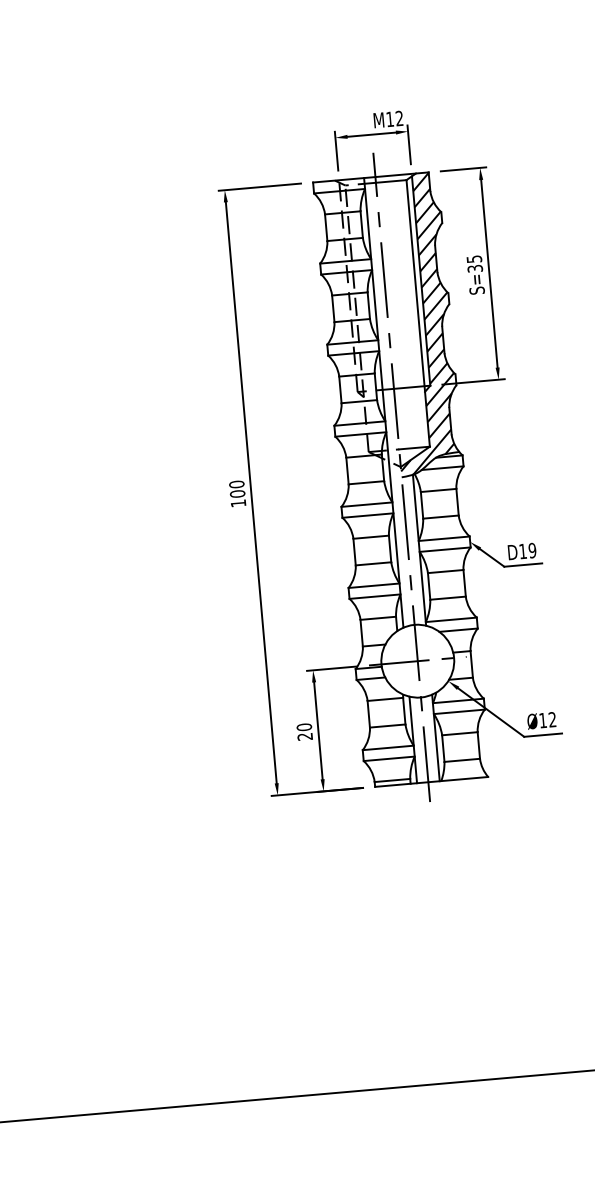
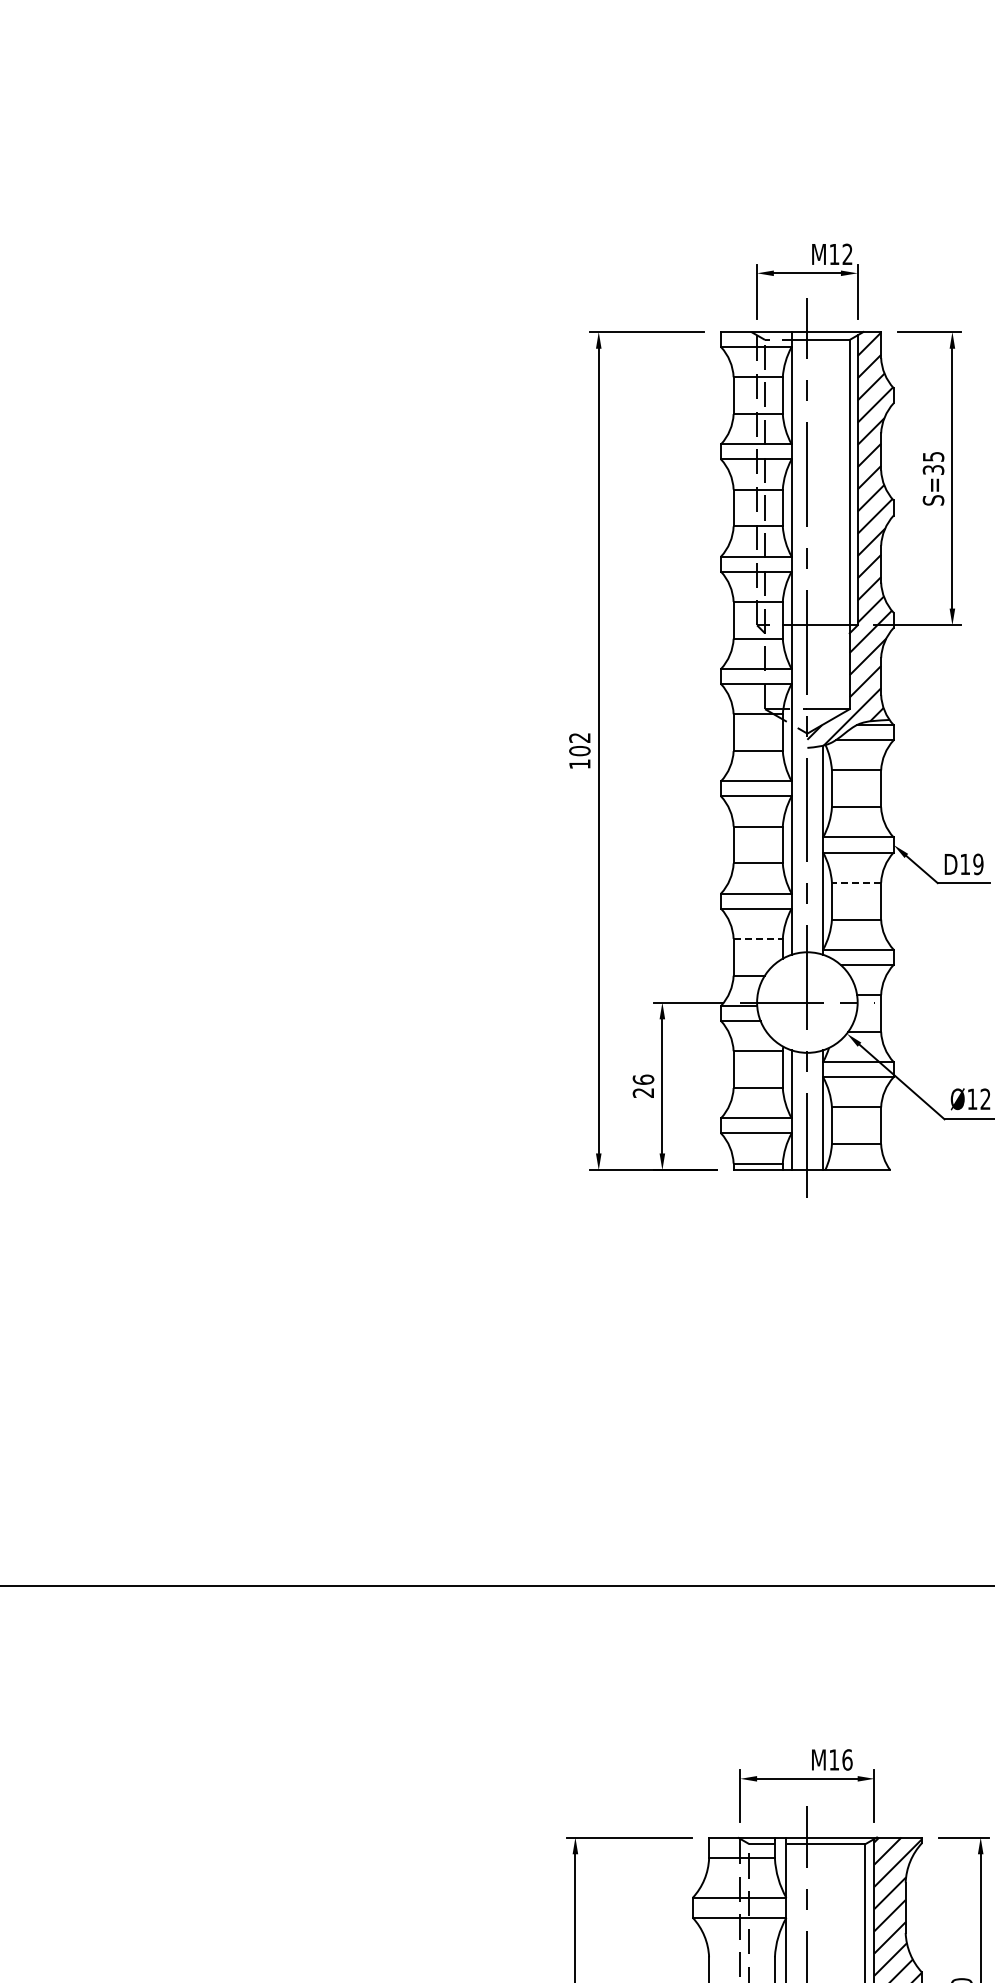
text: (236, 484) -> (579, 737), 100 -> 102
line: (445, 571) -> (856, 882), solid -> dashed
line: (378, 618) -> (758, 938), solid -> dashed
text: (304, 727) -> (643, 1079), 20 -> 26

